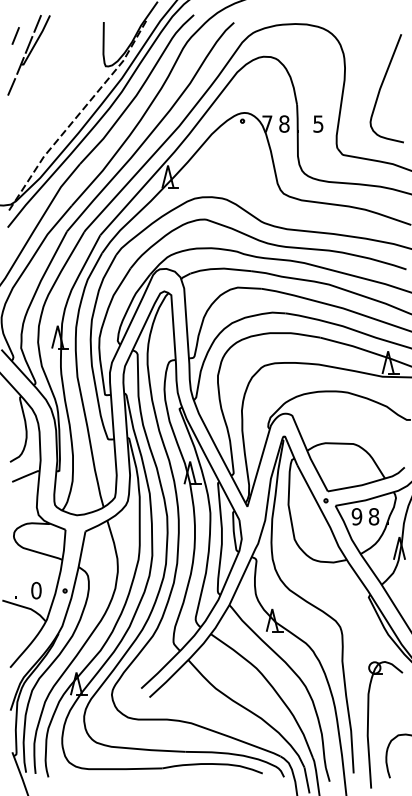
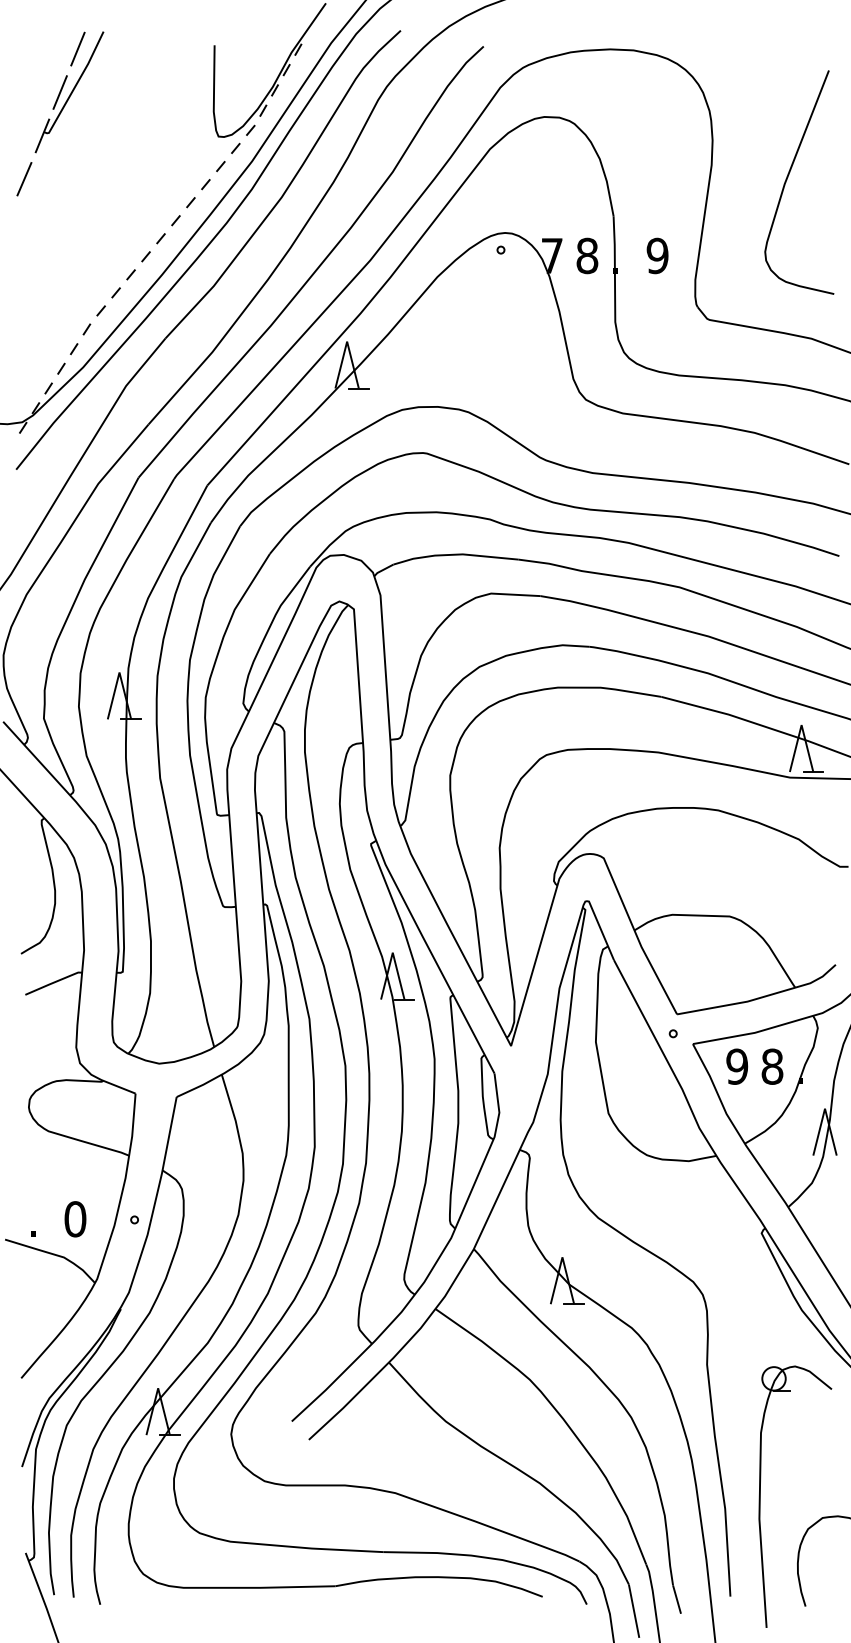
line: (15, 35) -> (32, 73), removed
text: (318, 123) -> (657, 254), 5 -> 9

